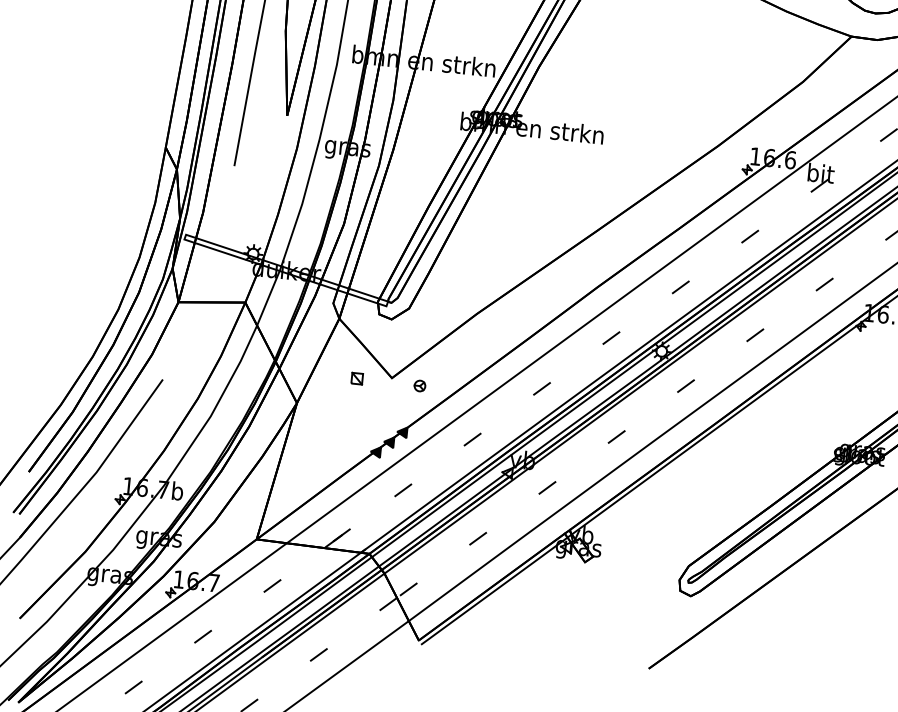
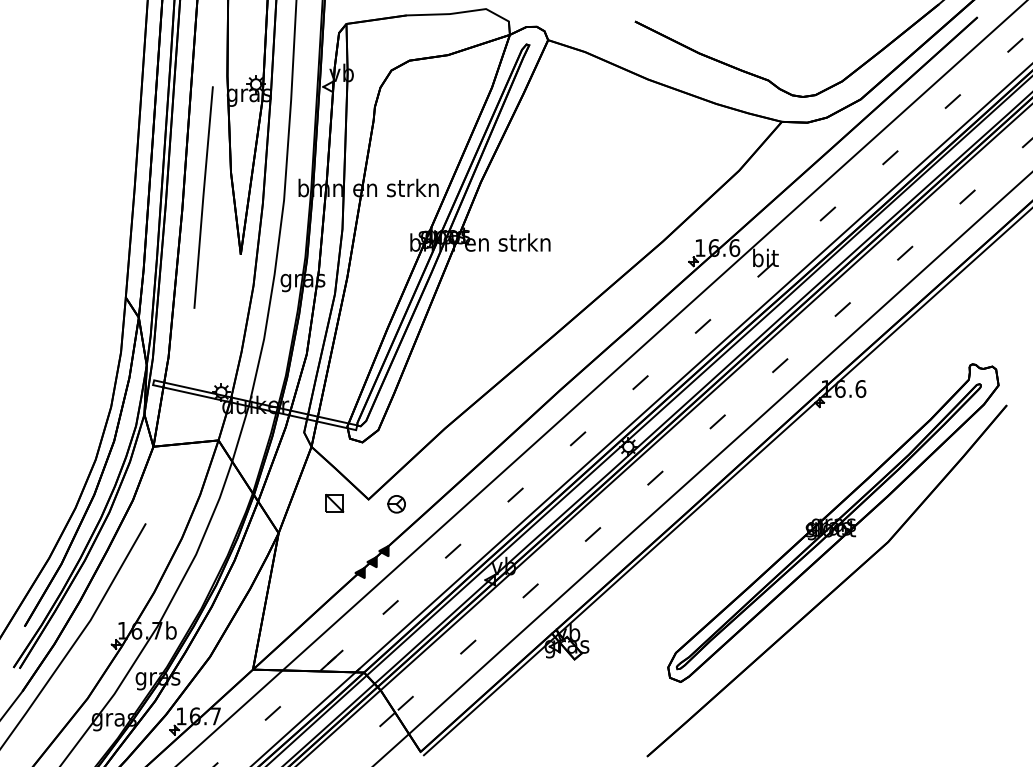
part: (356, 378) -> (334, 503), size x1.6
part: (419, 386) -> (396, 504), size x1.6

